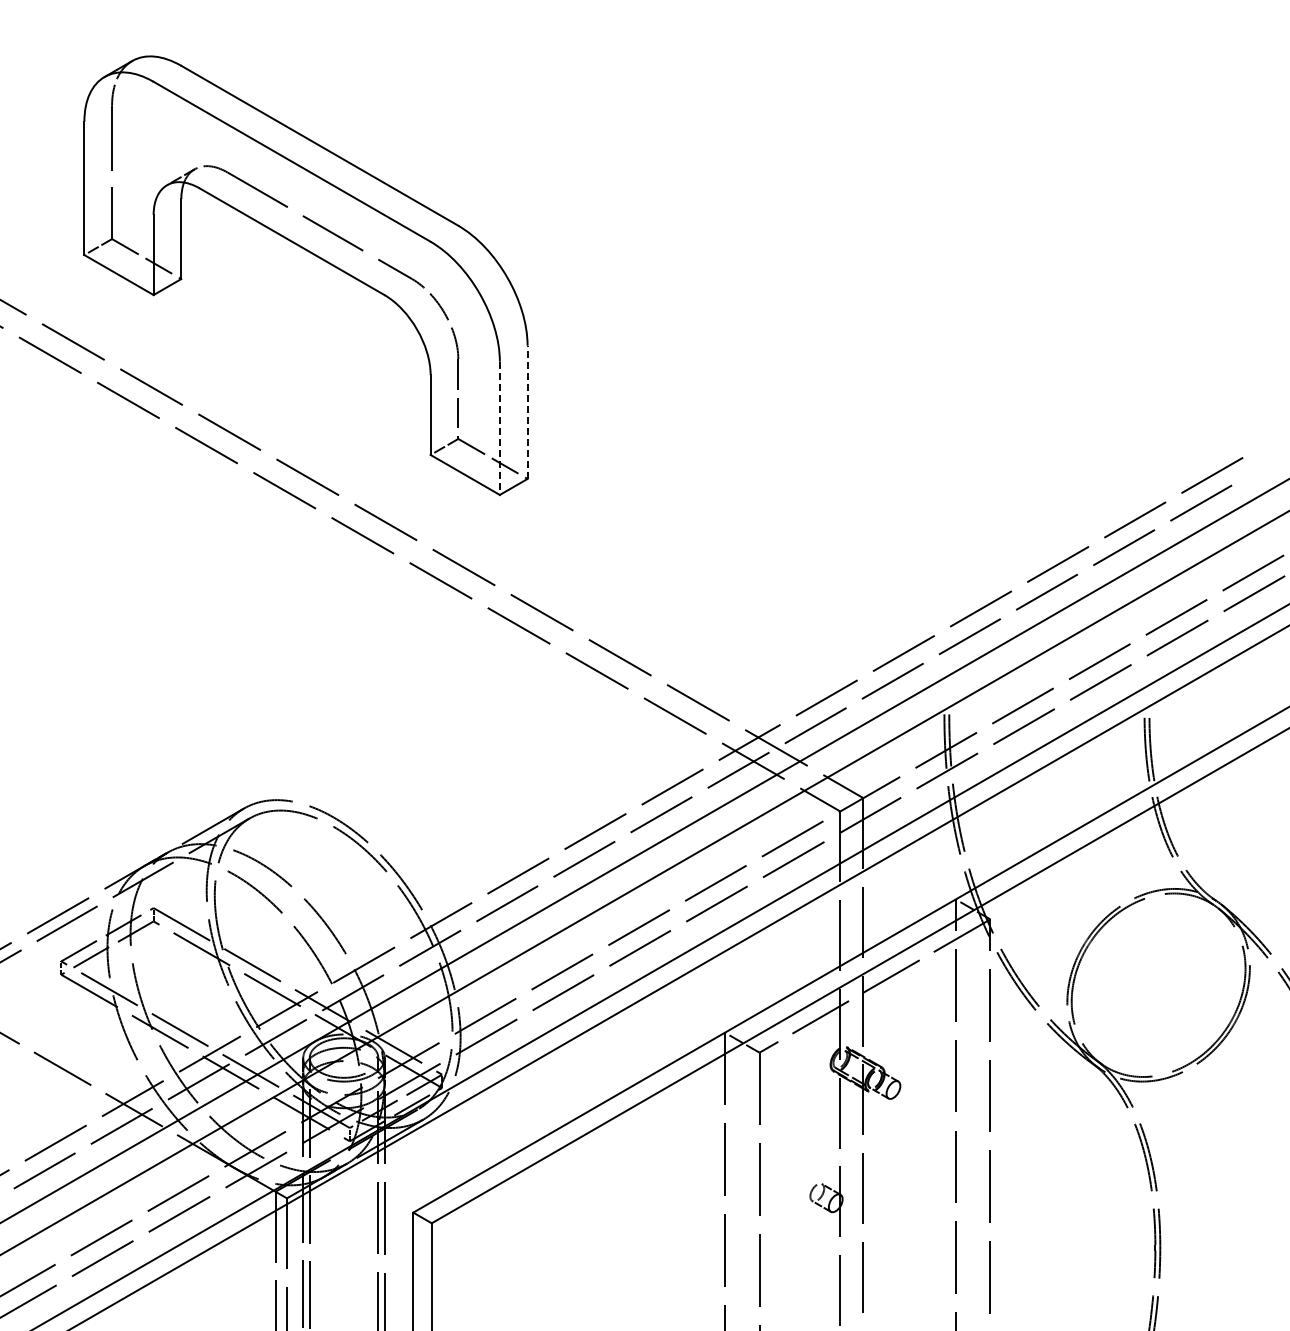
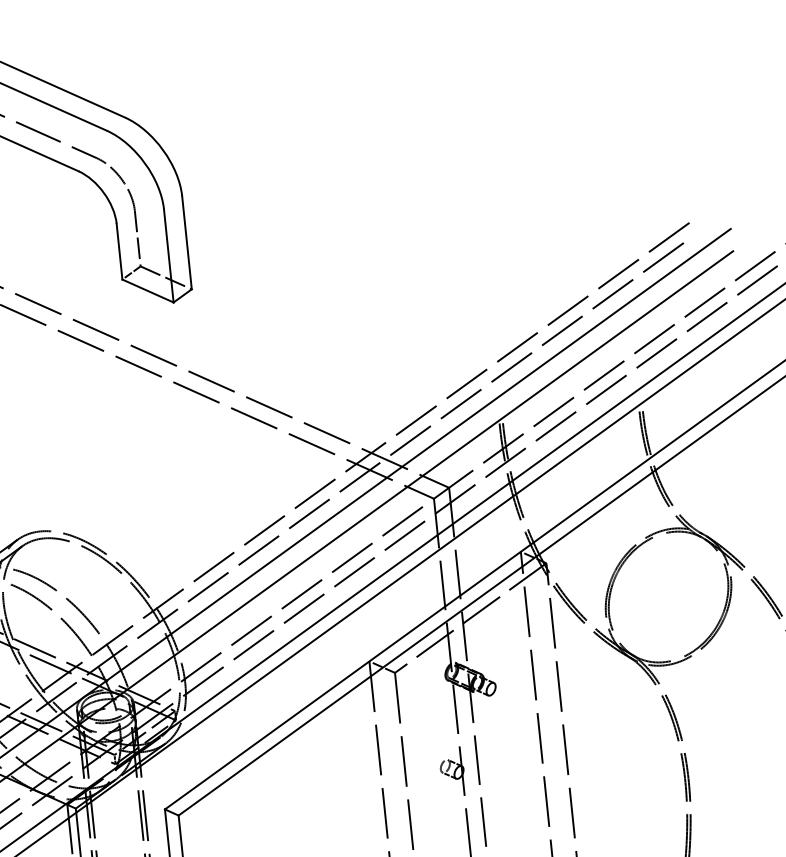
line: (527, 412) -> (186, 242), dashed -> solid
line: (499, 428) -> (168, 256), dashed -> solid

